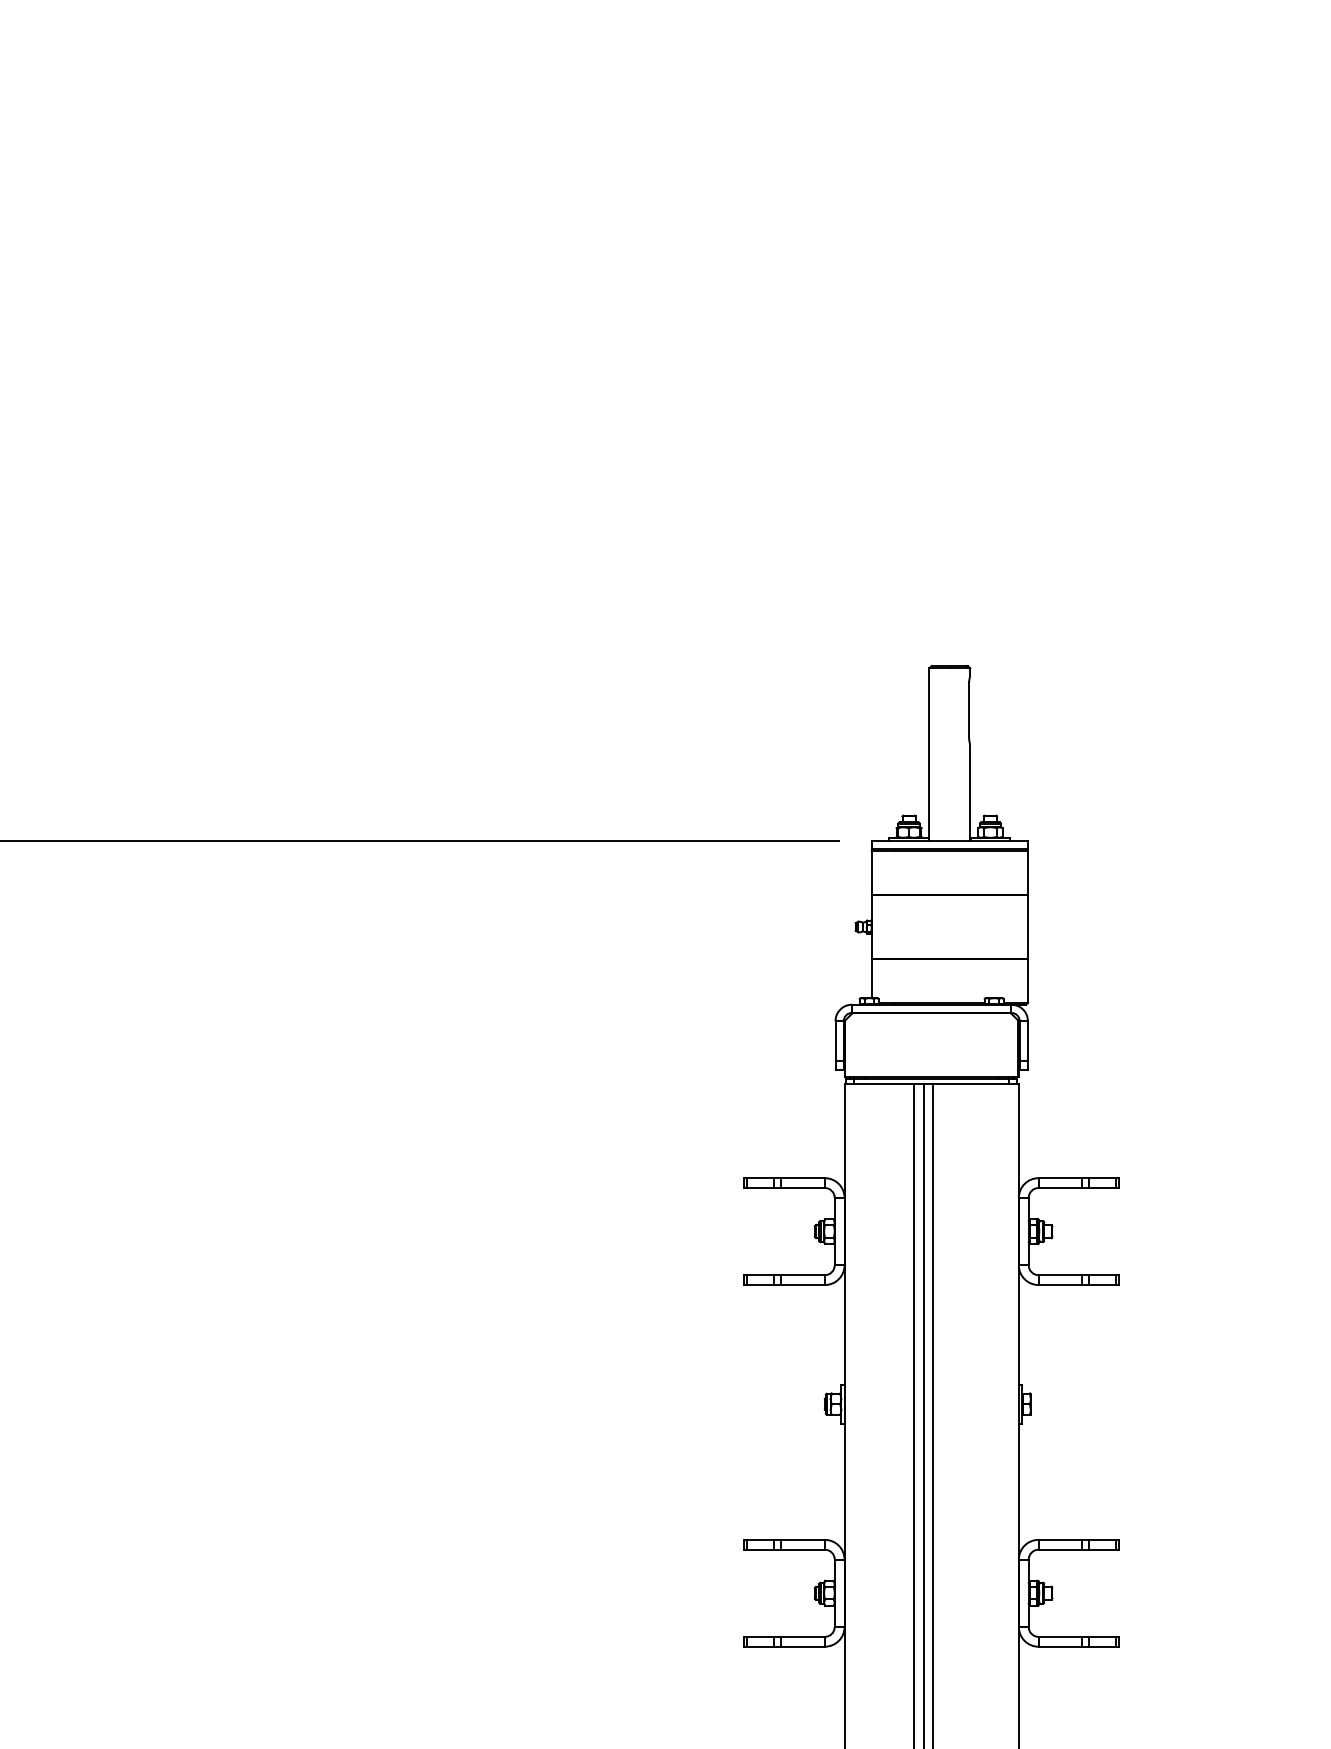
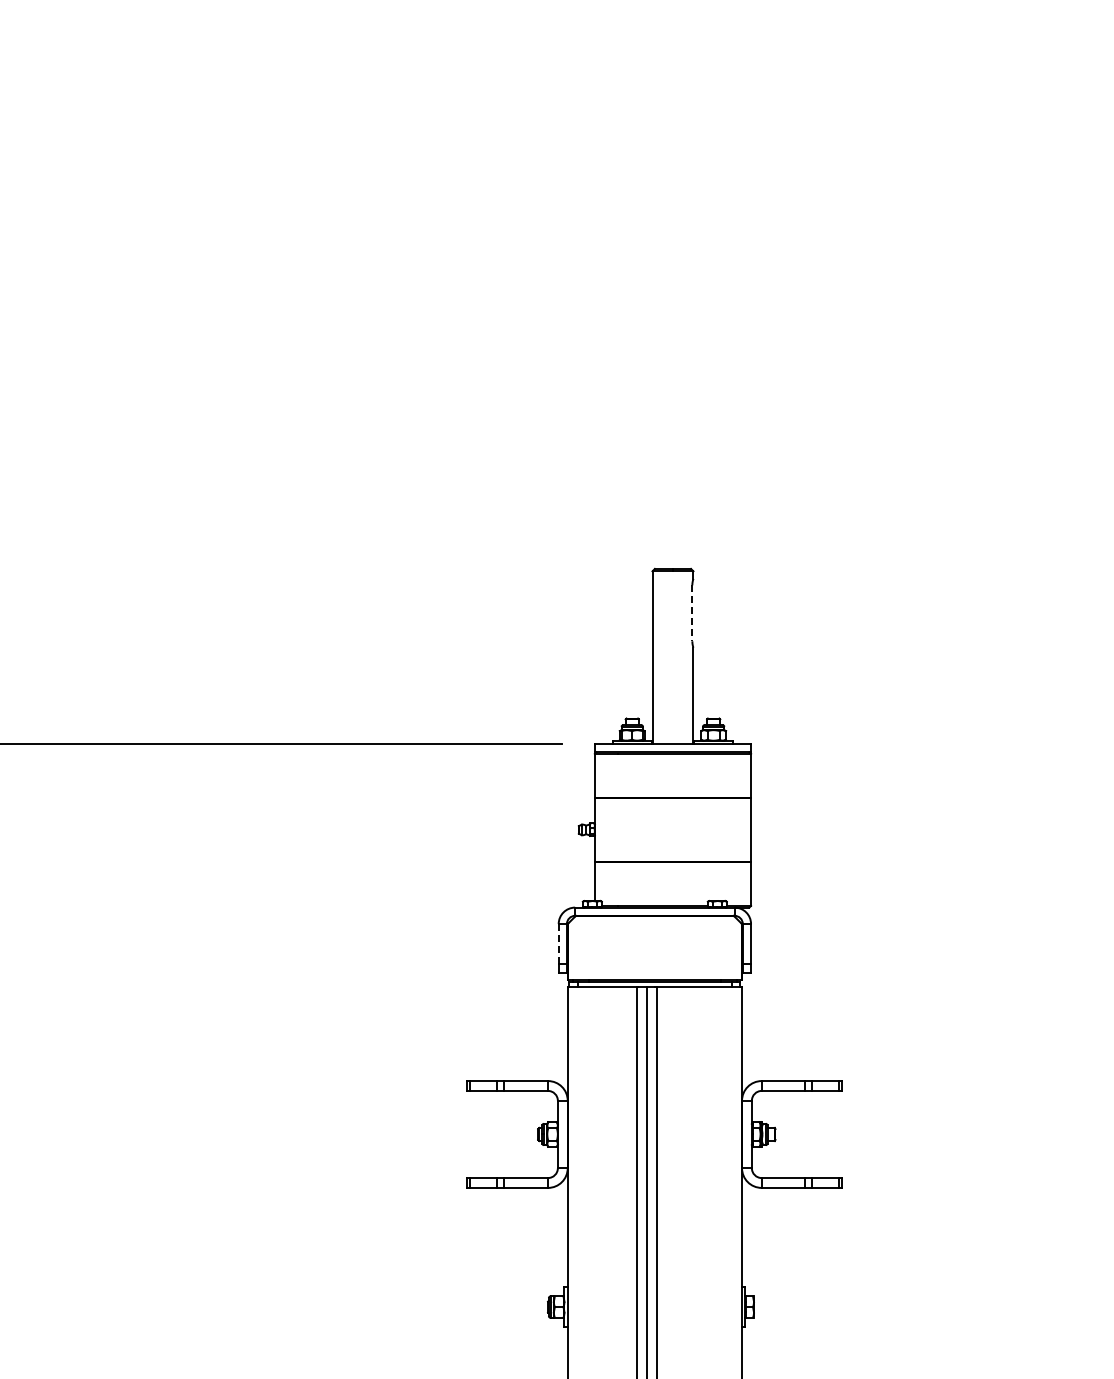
line: (969, 710) -> (692, 613), solid -> dashed
line: (835, 1040) -> (558, 943), solid -> dashed

